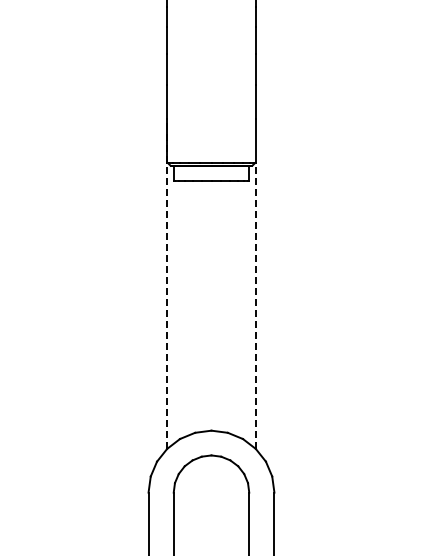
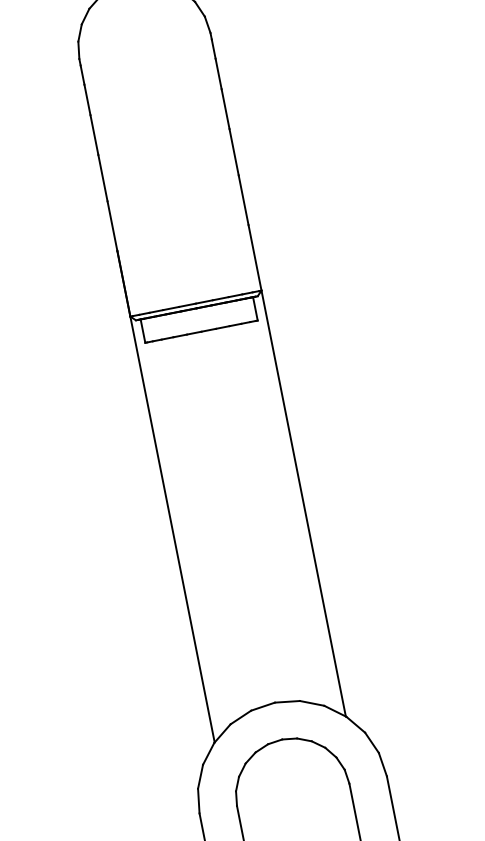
line: (167, 283) -> (166, 496), dashed -> solid
line: (255, 305) -> (303, 503), dashed -> solid

